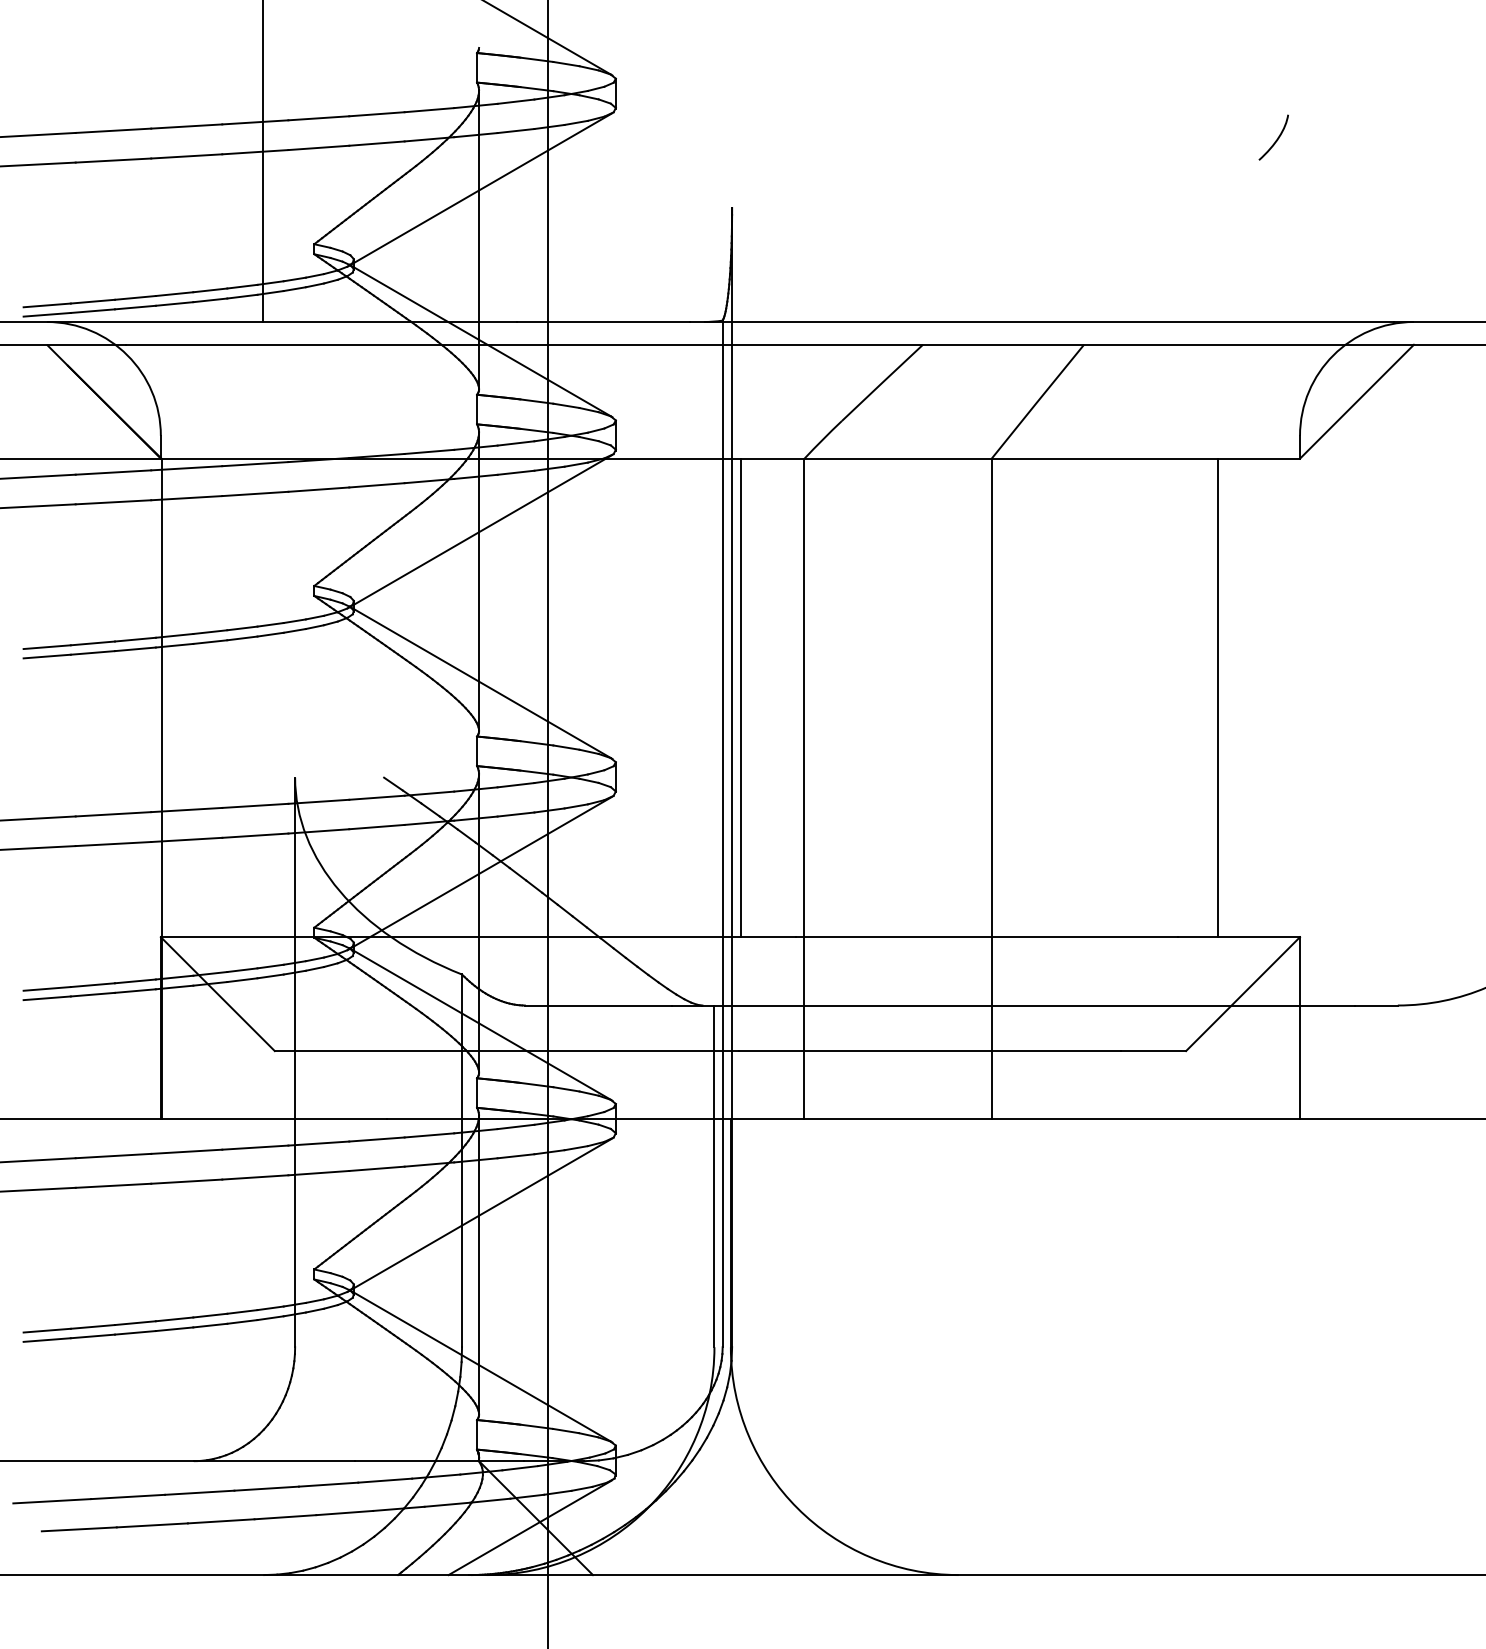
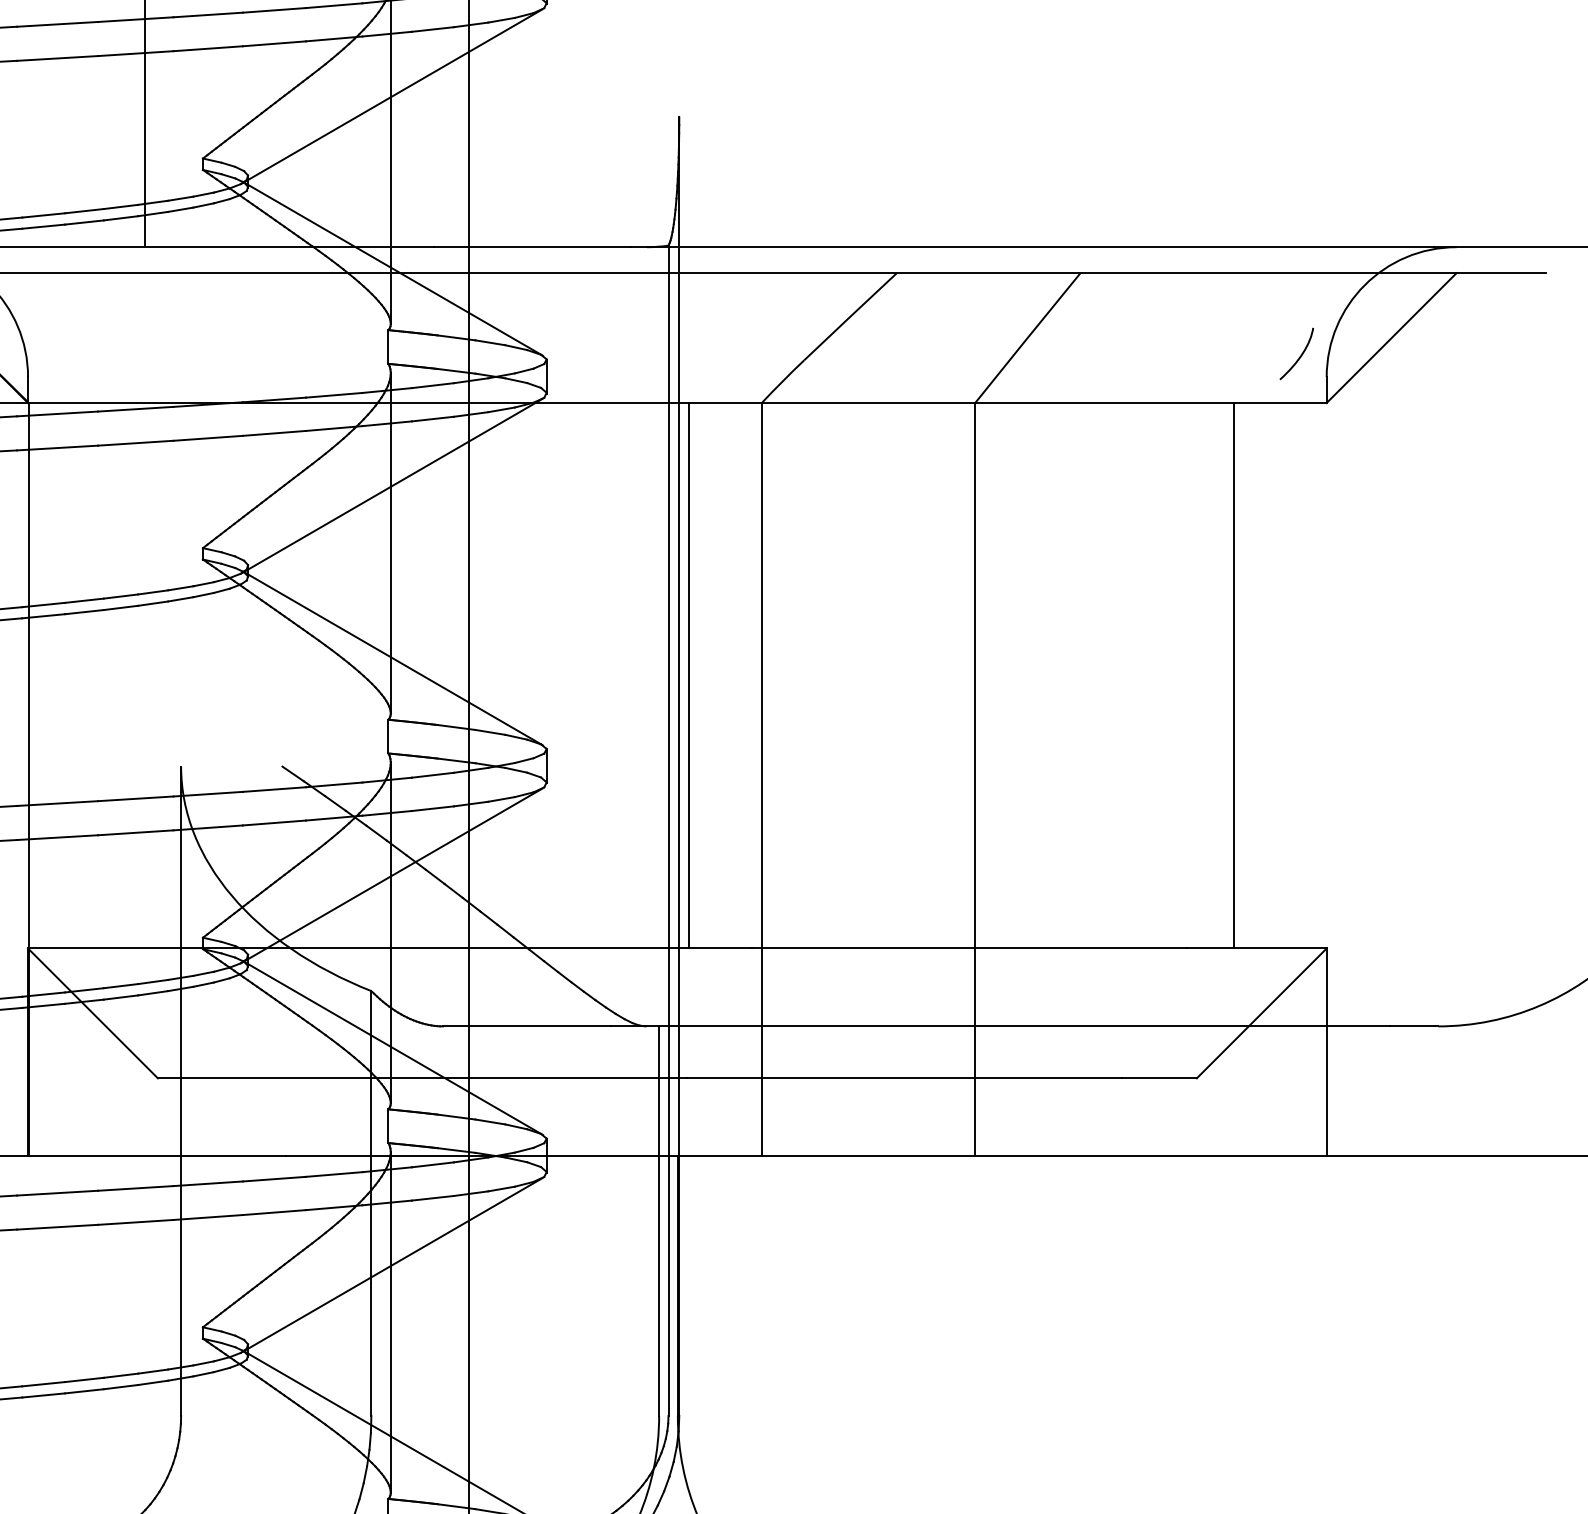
curve: (1276, 139) -> (1299, 356), moved

